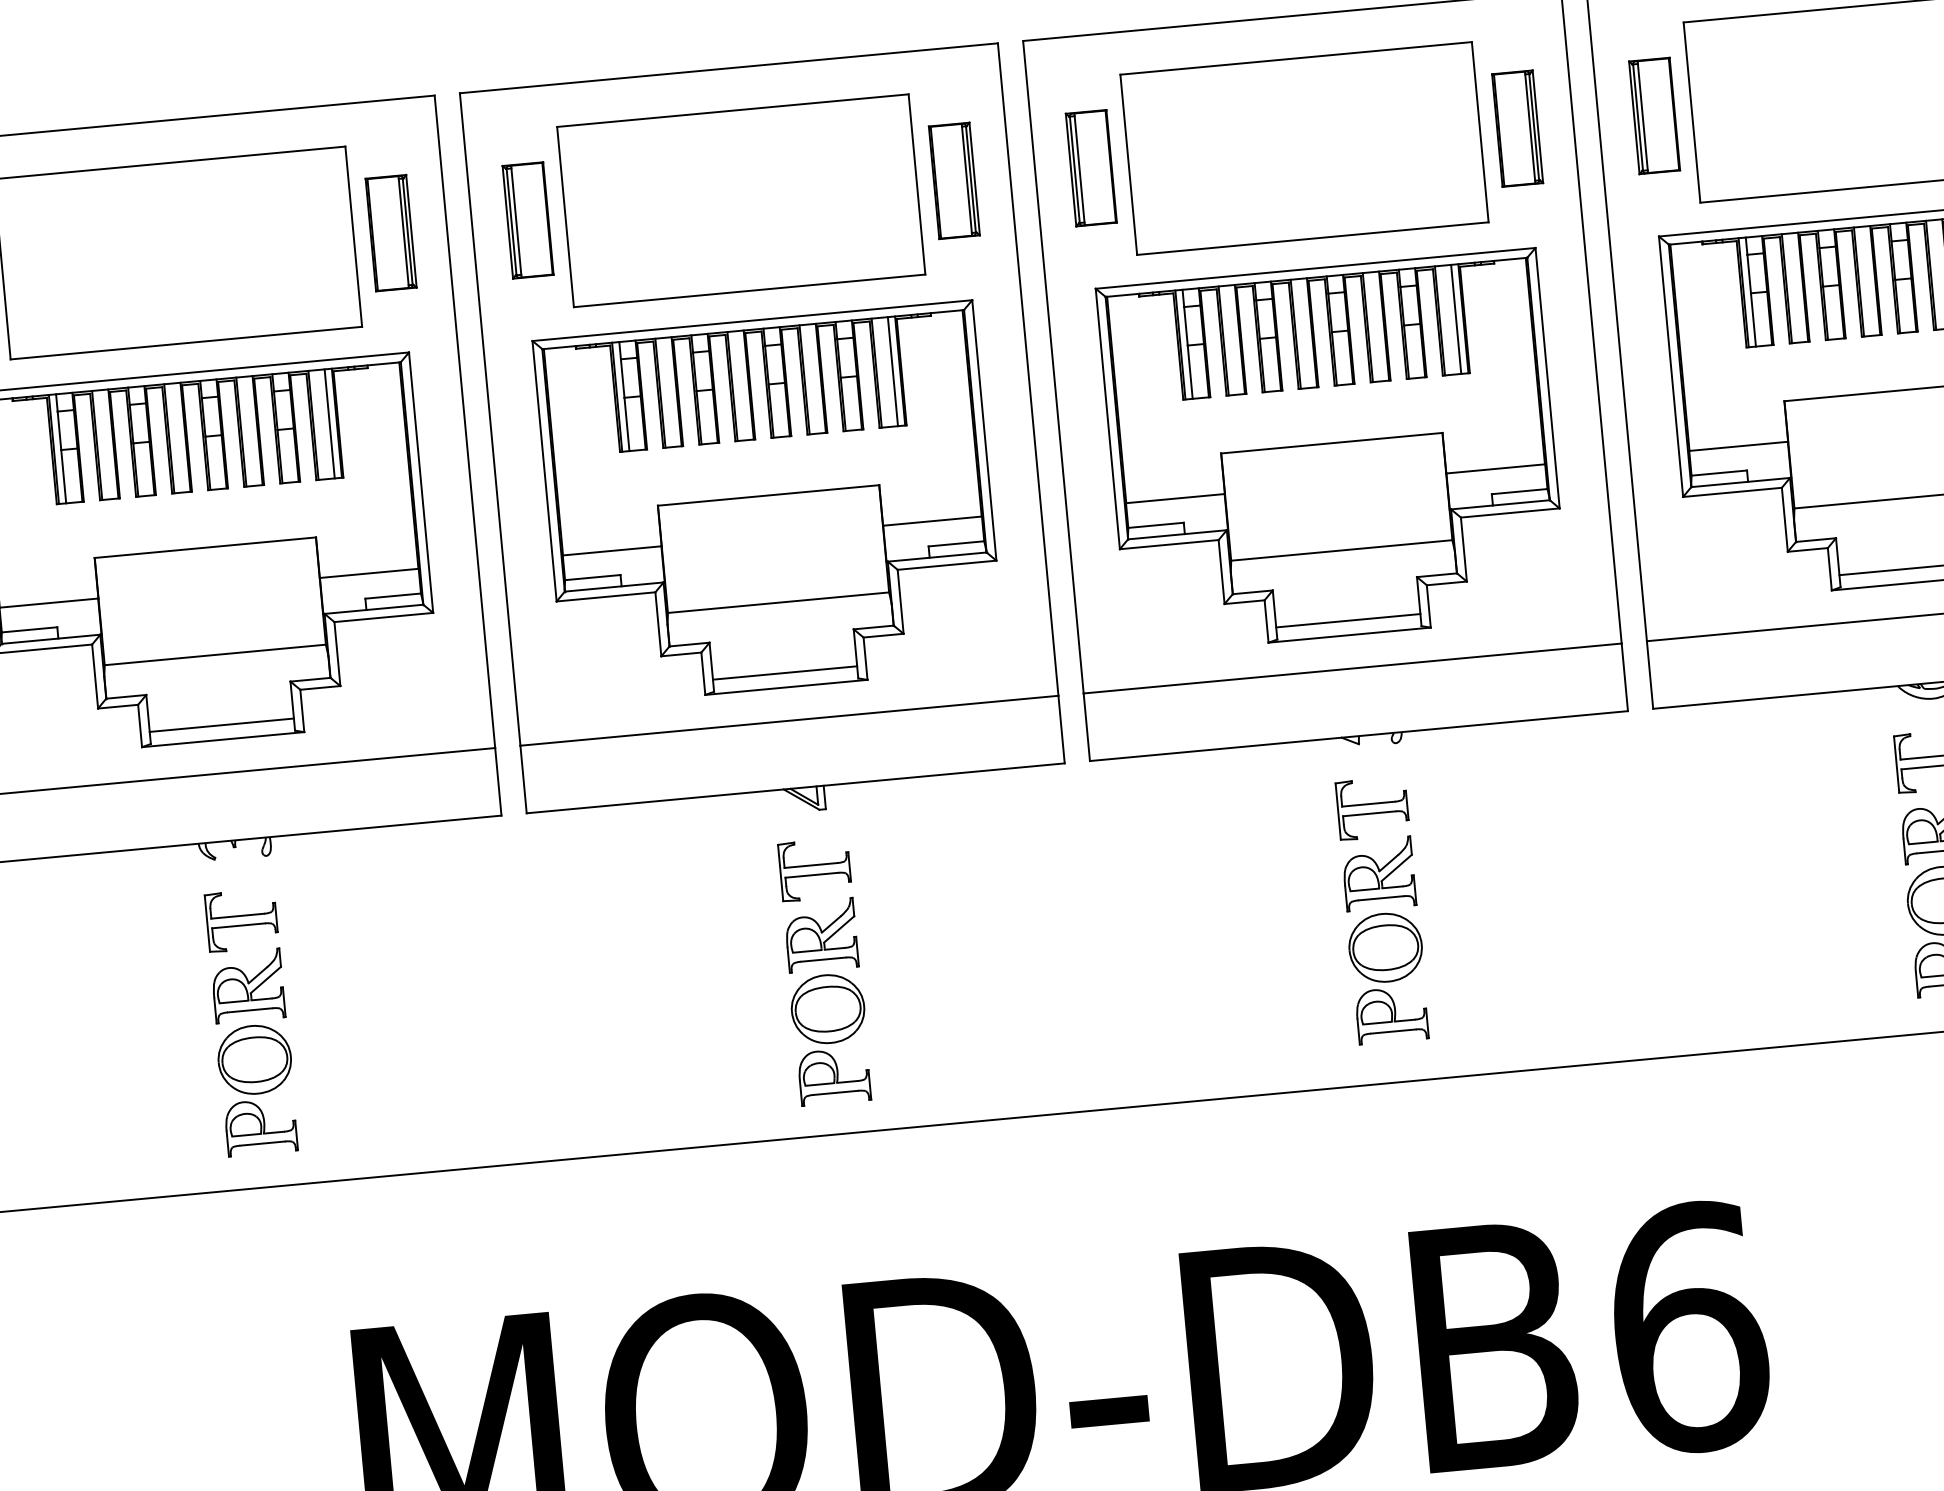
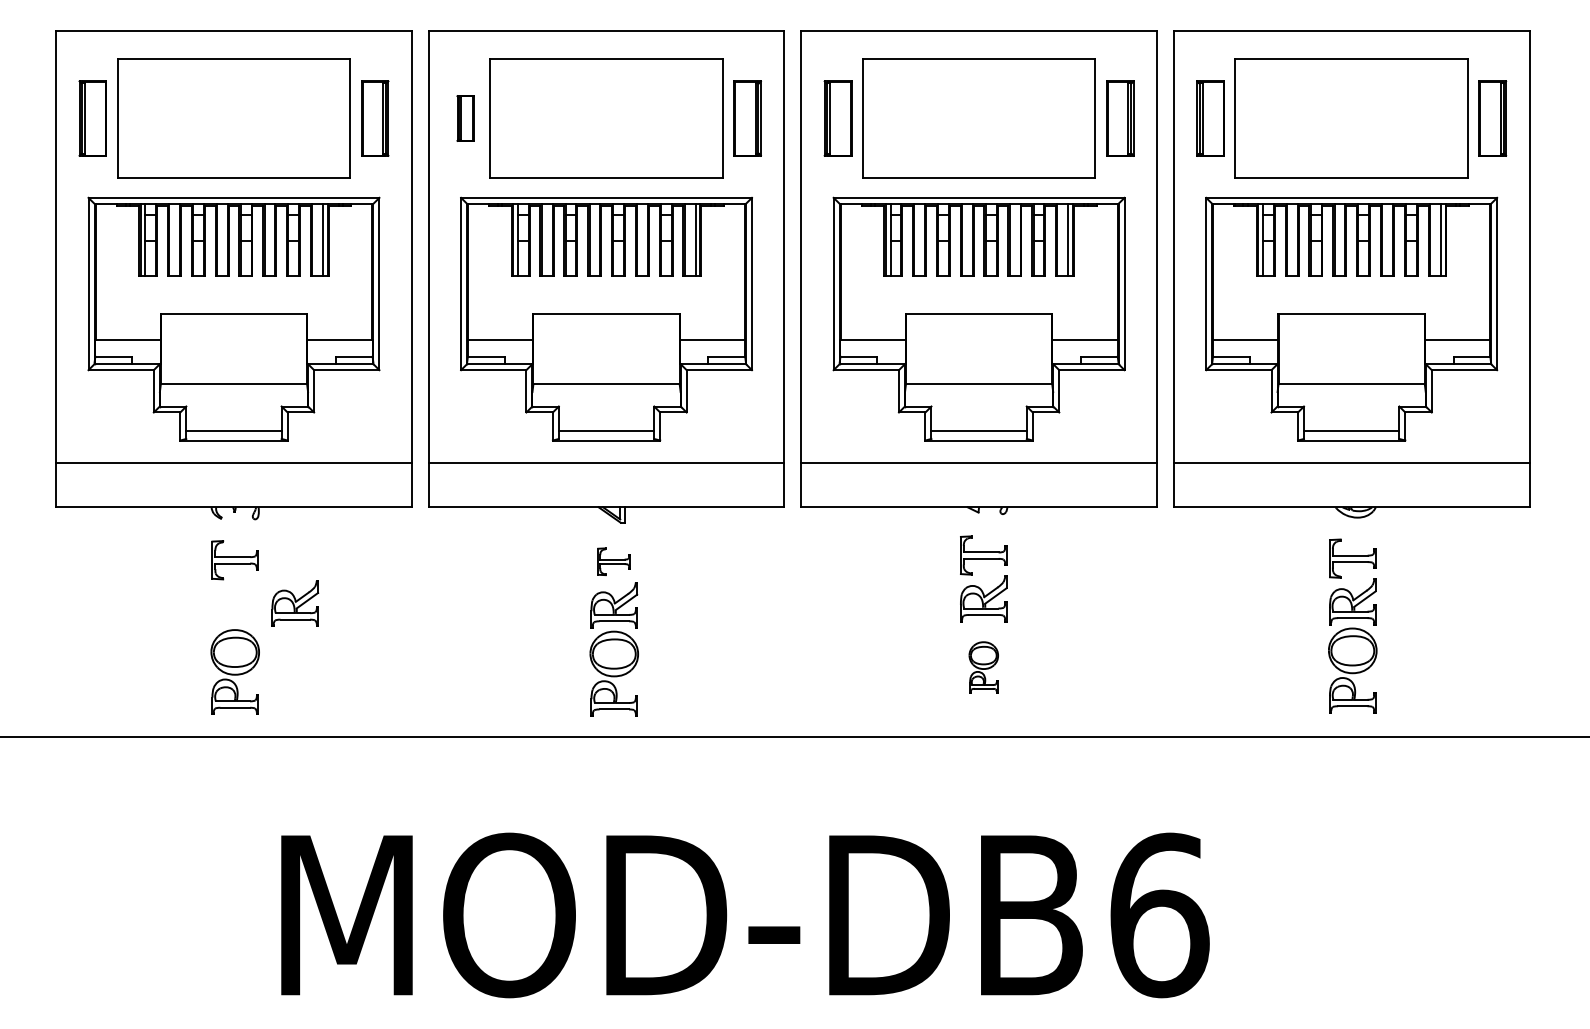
part: (528, 220) -> (465, 118), size x0.6
part: (813, 869) -> (613, 561), size x0.7
part: (1388, 977) -> (983, 667), size x0.6
part: (248, 985) -> (295, 603), moved

